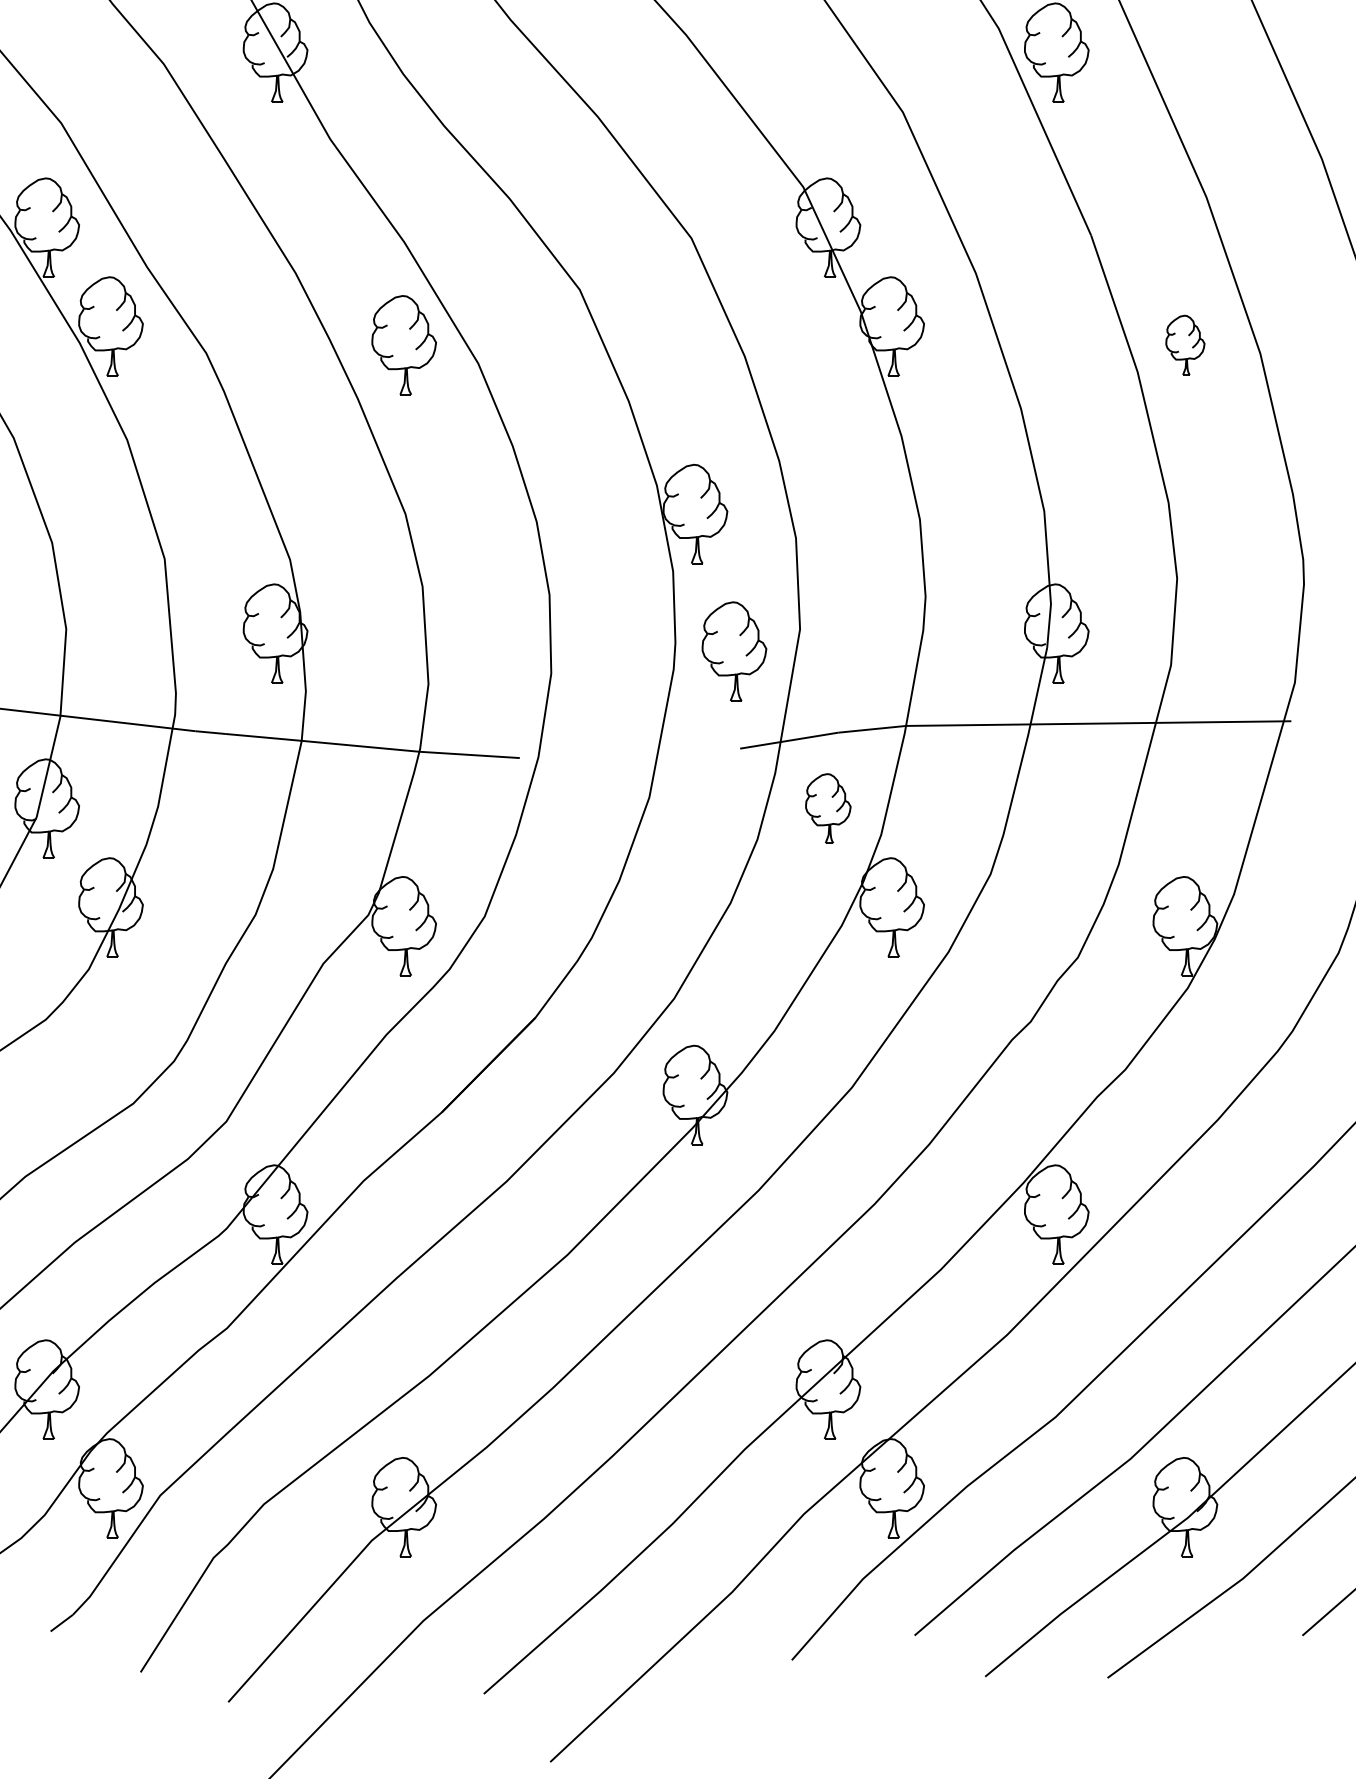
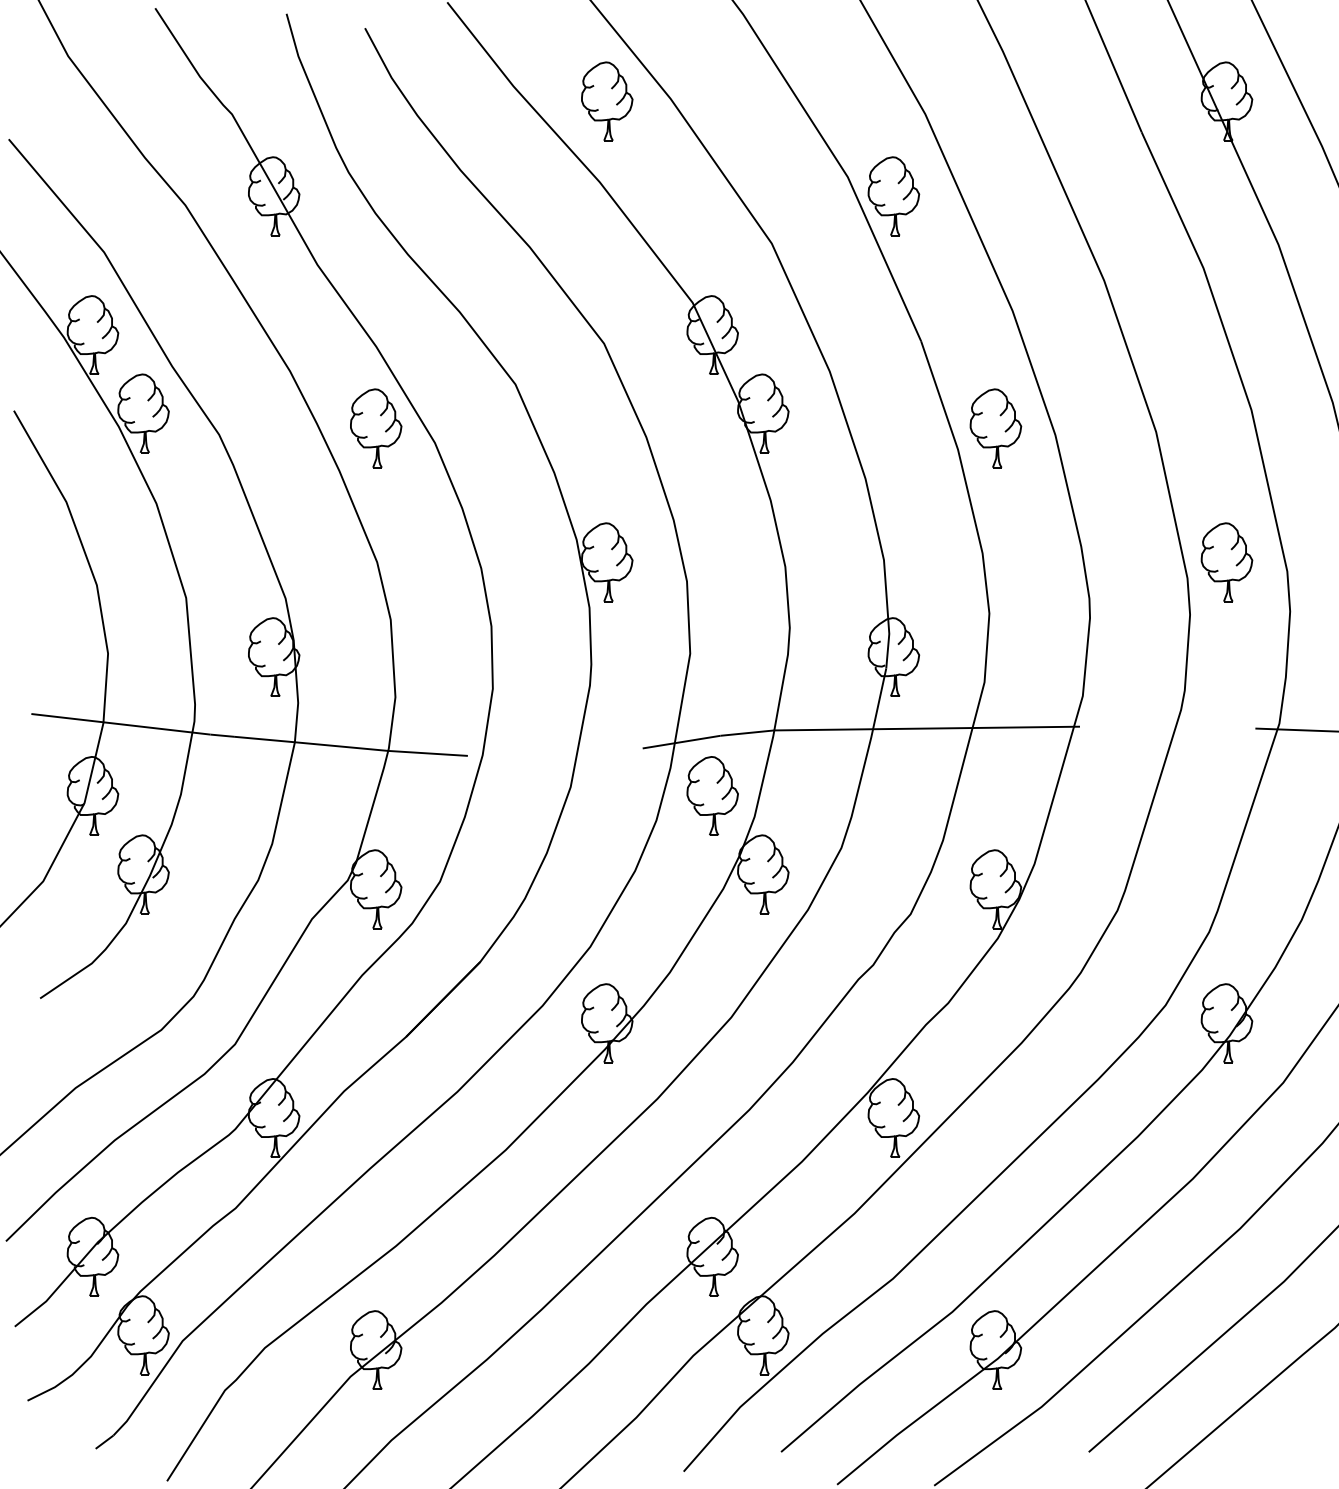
part: (1184, 345) -> (995, 428), size x1.67
part: (734, 651) -> (638, 671), removed
part: (828, 807) -> (712, 795), size x1.43

